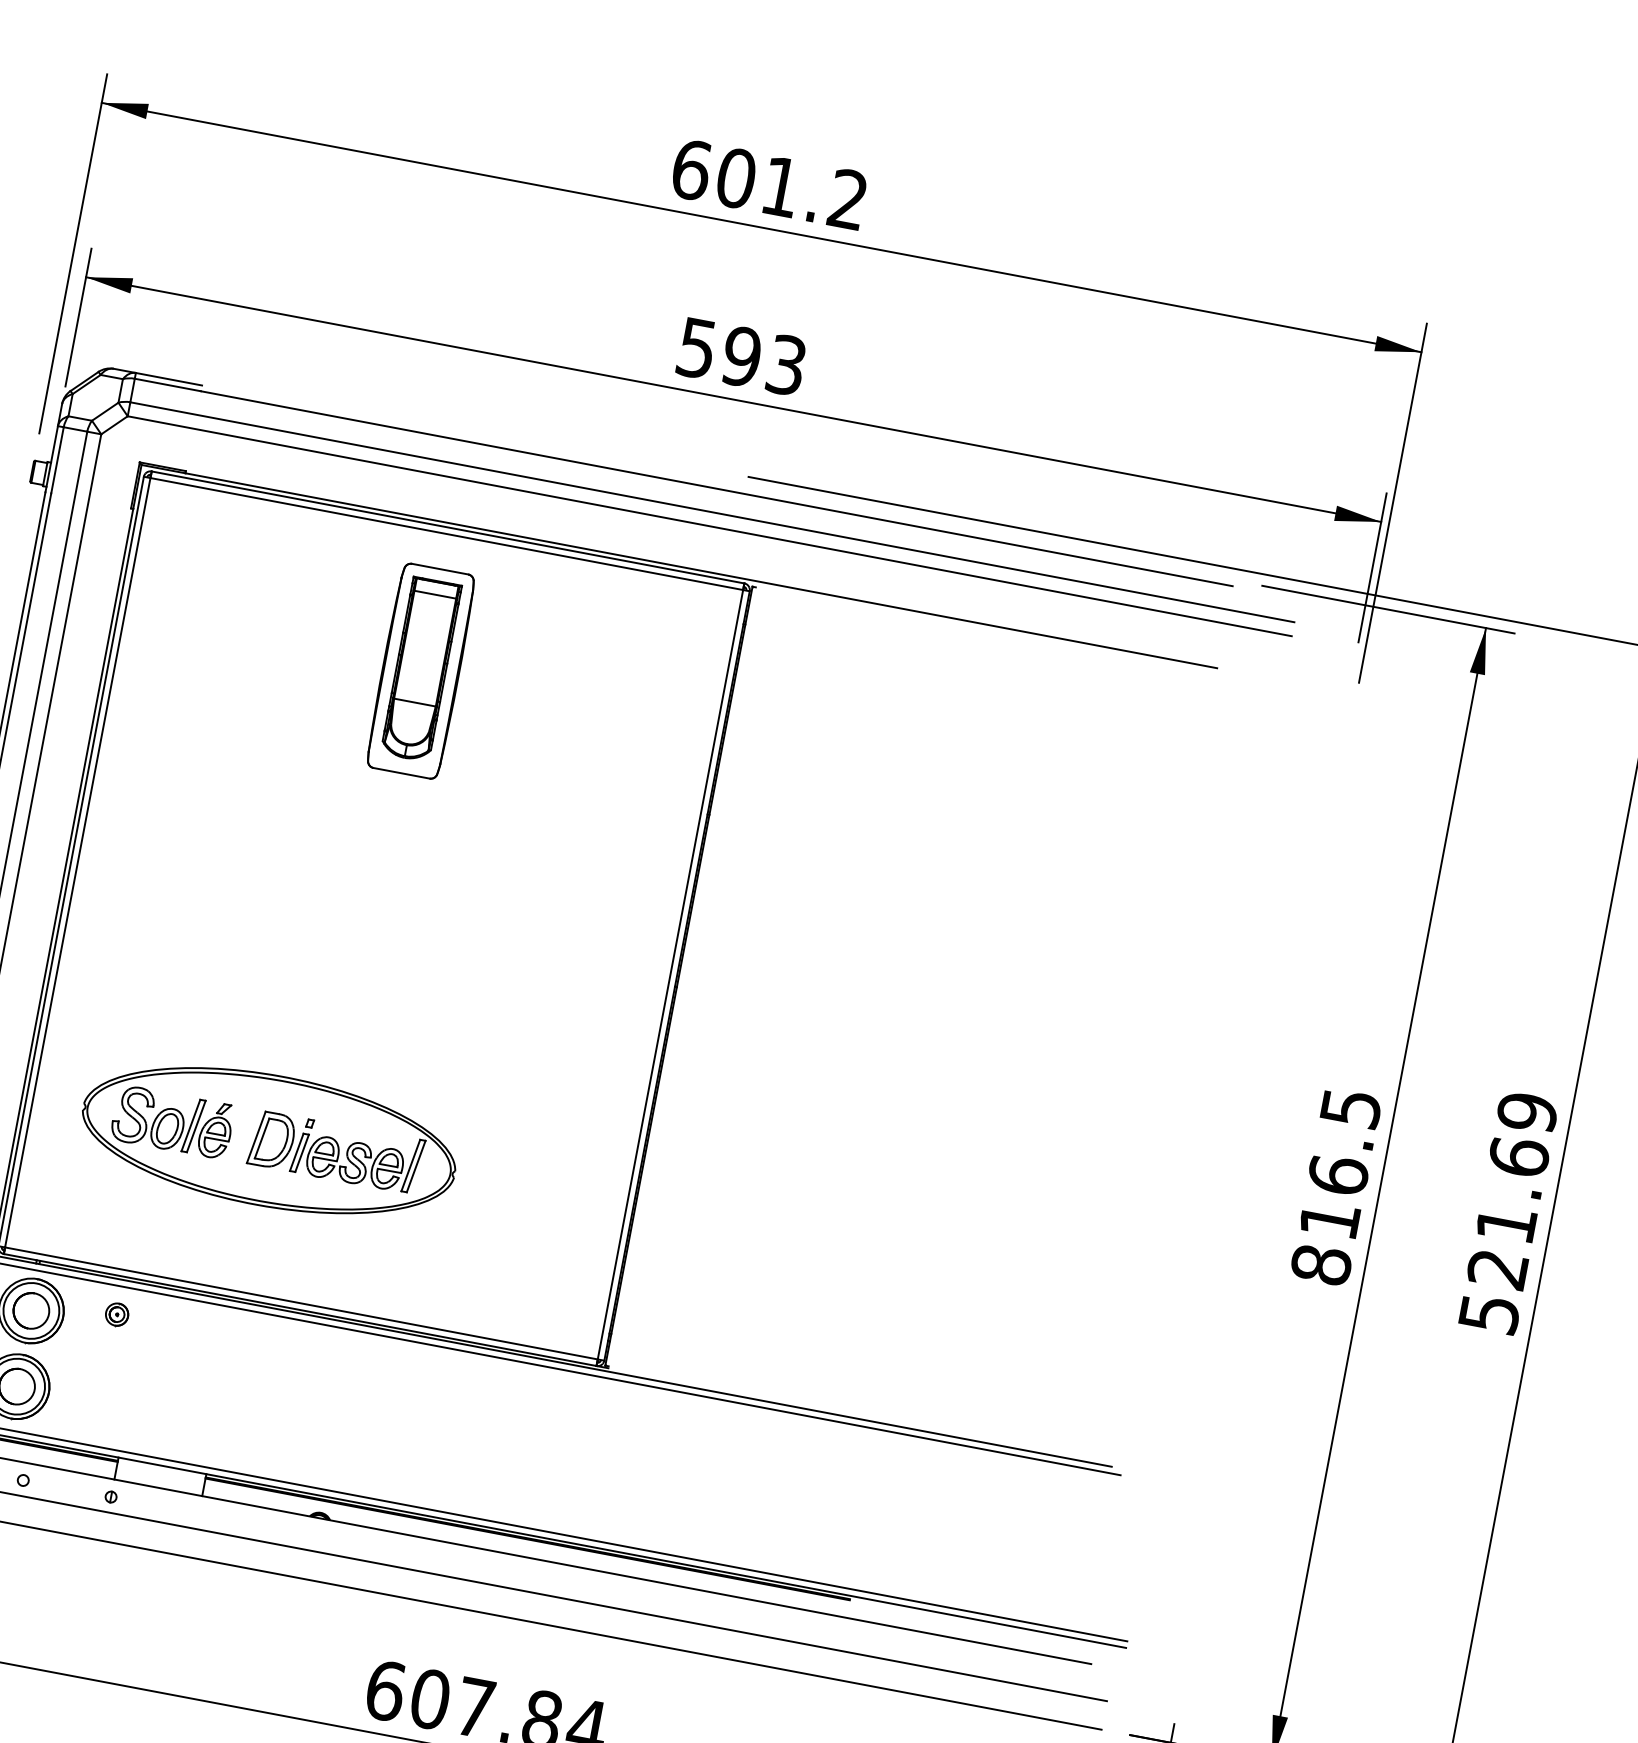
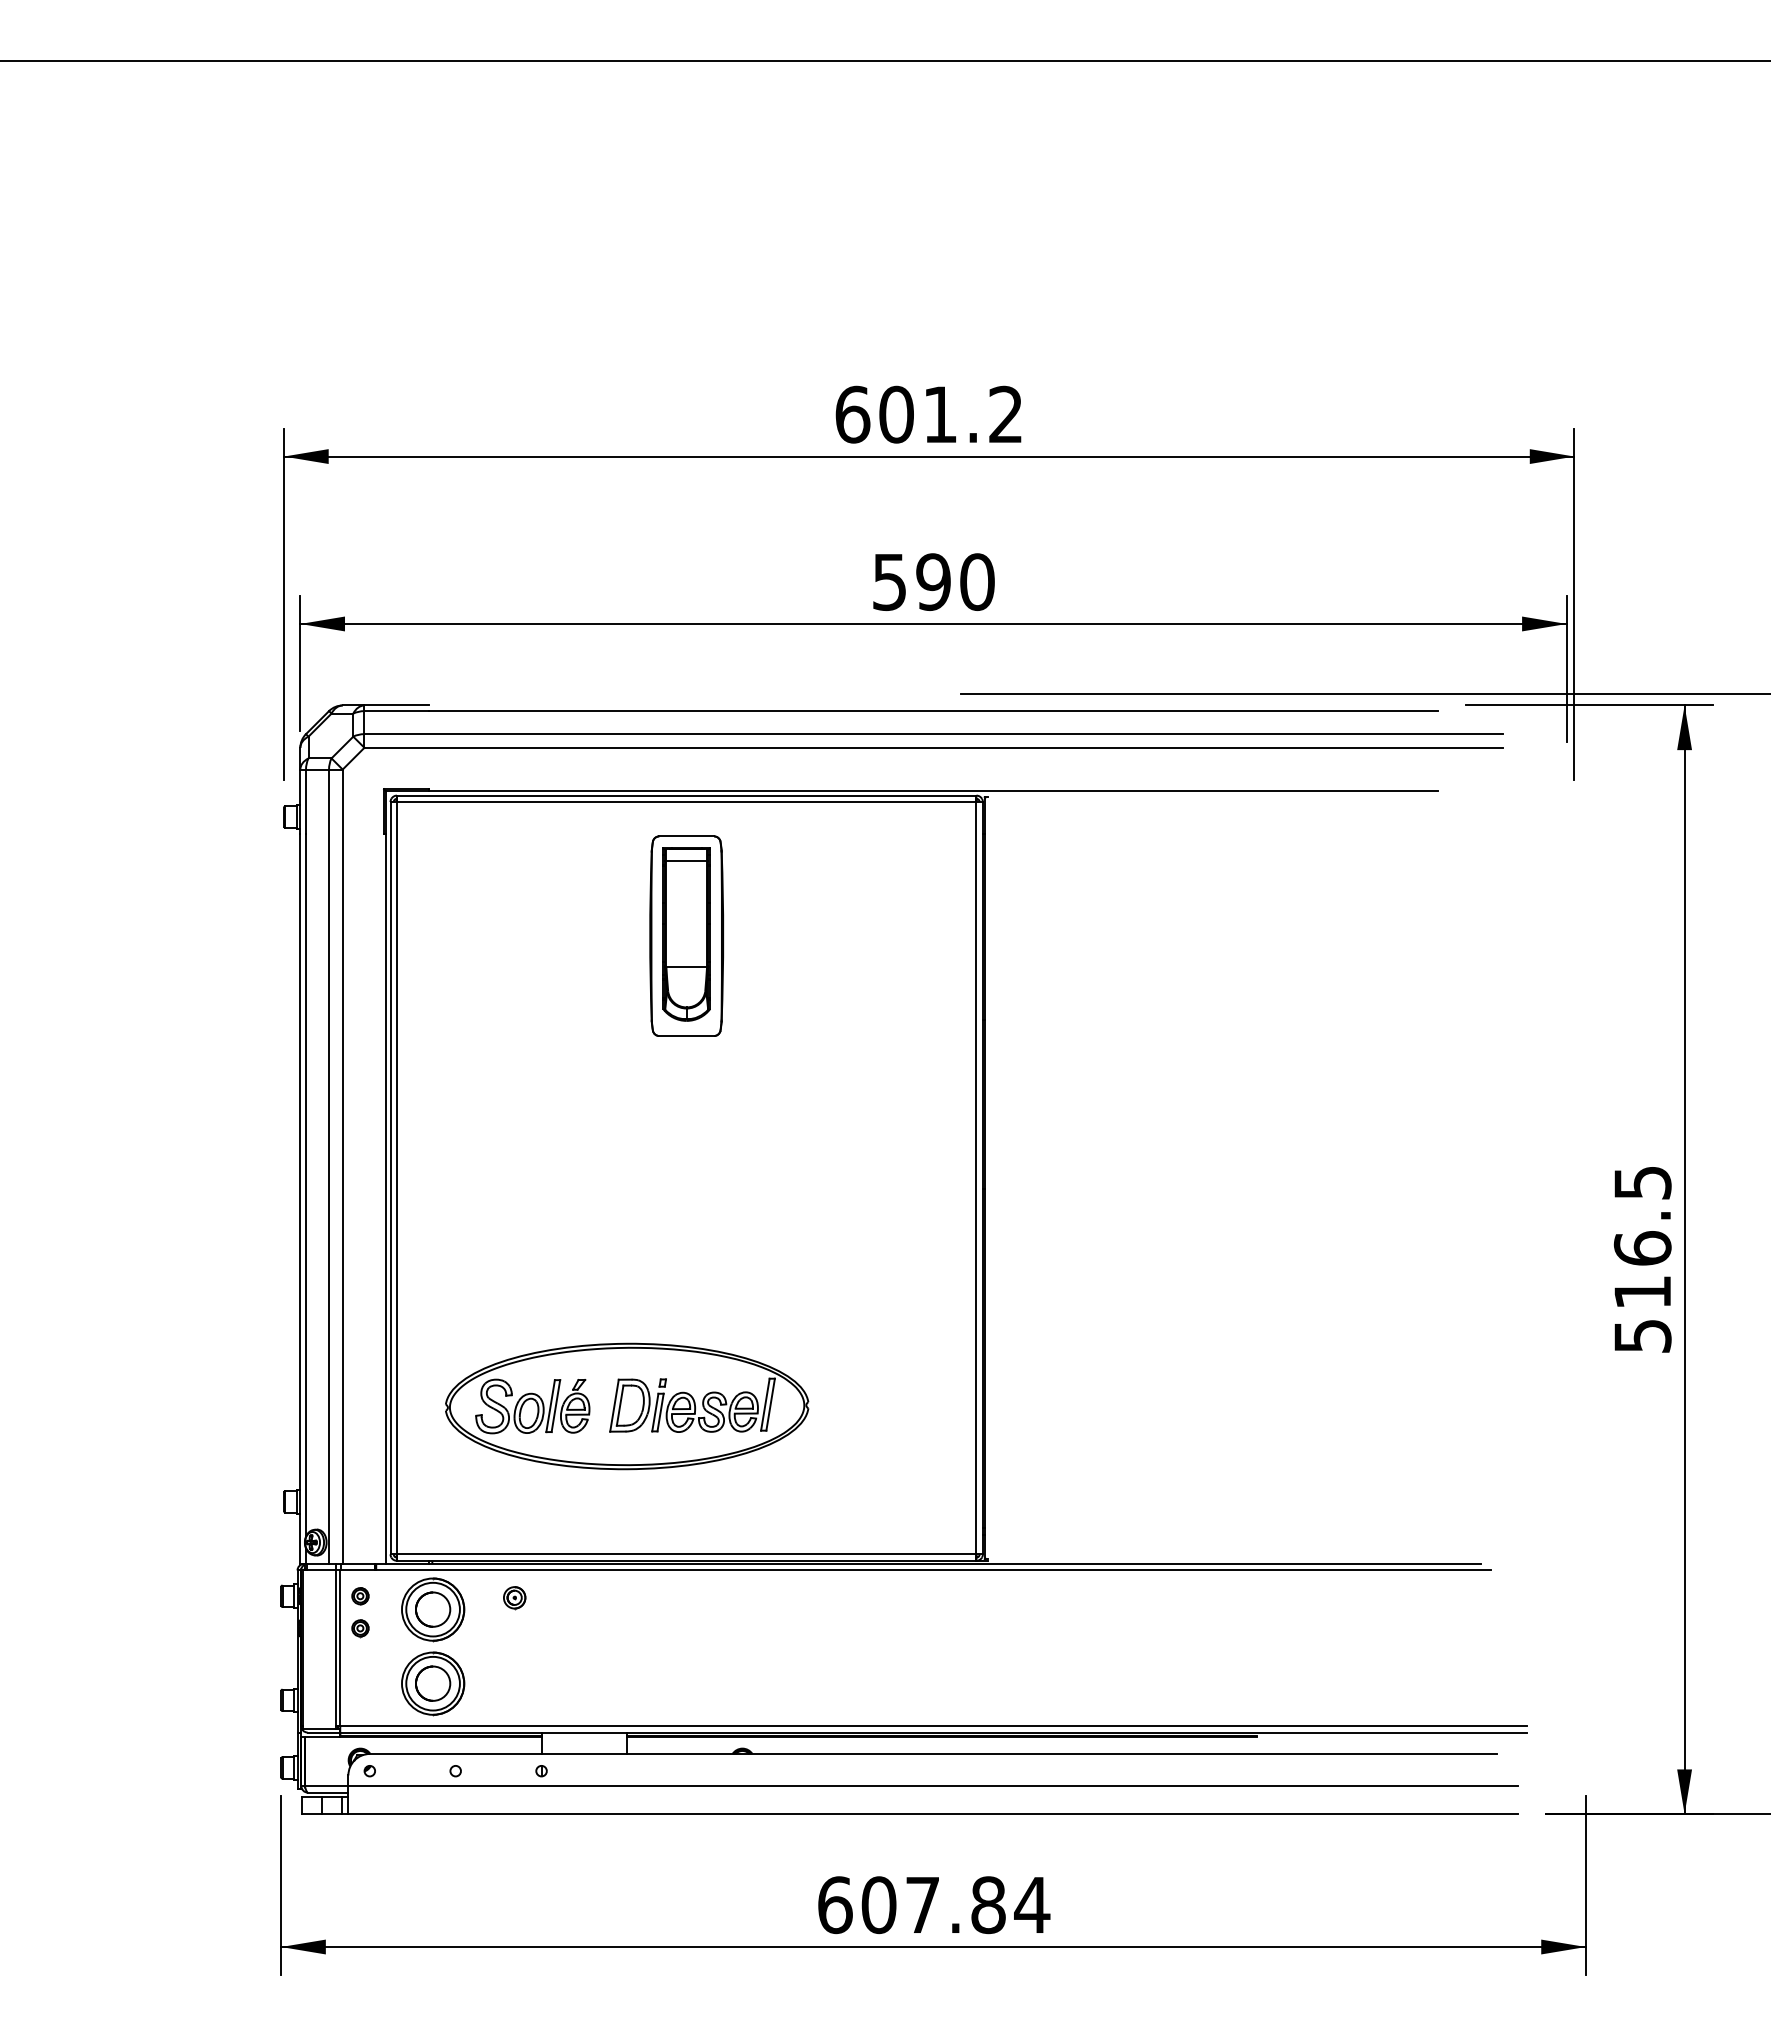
text: (786, 365) -> (977, 582), 593 -> 590
text: (1321, 1265) -> (1642, 1336), 816.5 -> 516.5

